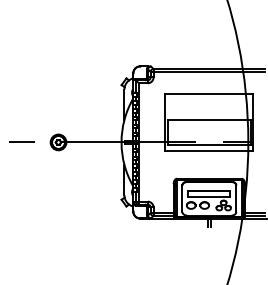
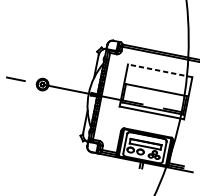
line: (209, 93) -> (160, 70), solid -> dashed

